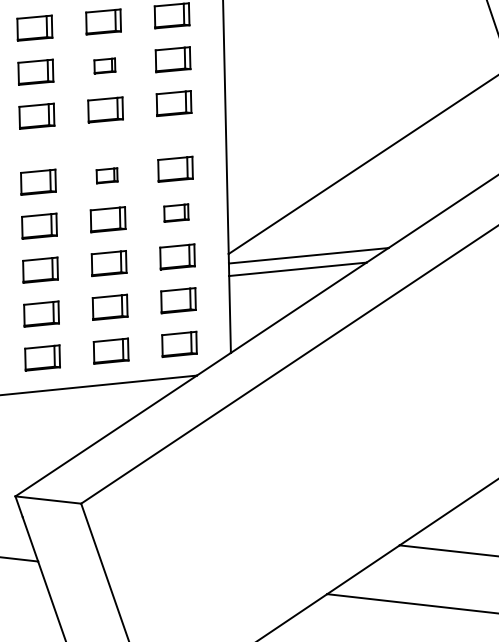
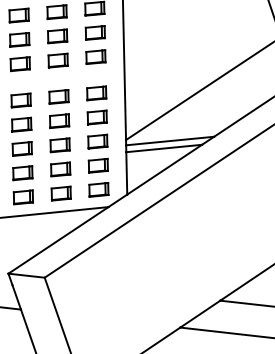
part: (104, 66) -> (57, 36), size x1.67
part: (106, 174) -> (58, 96), size x1.67
part: (175, 213) -> (96, 117), size x1.43

